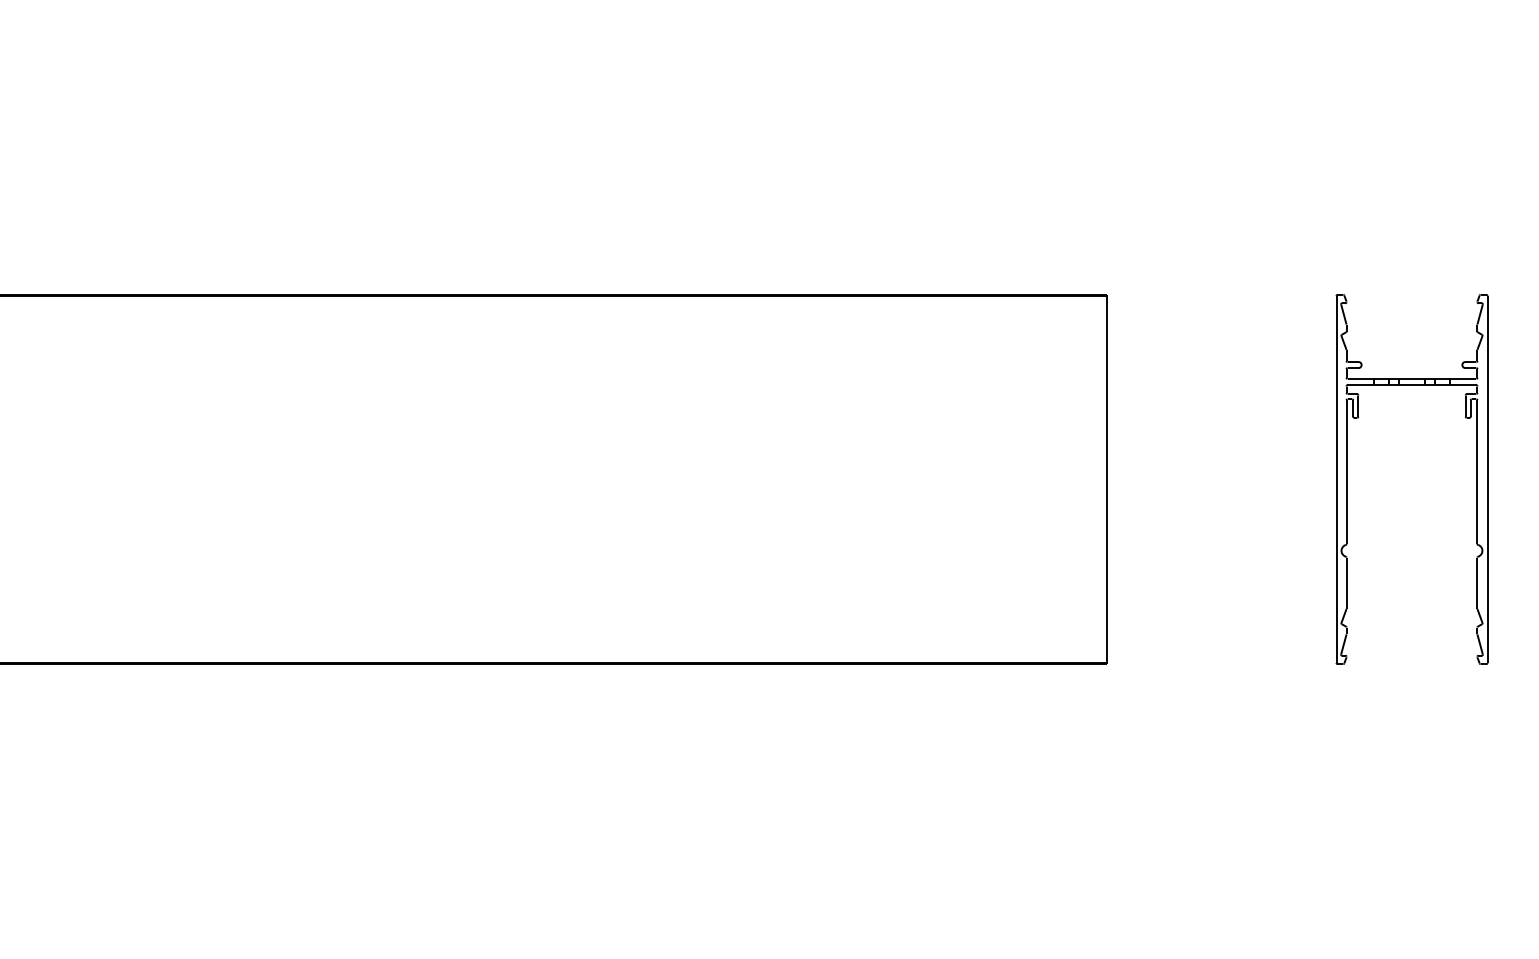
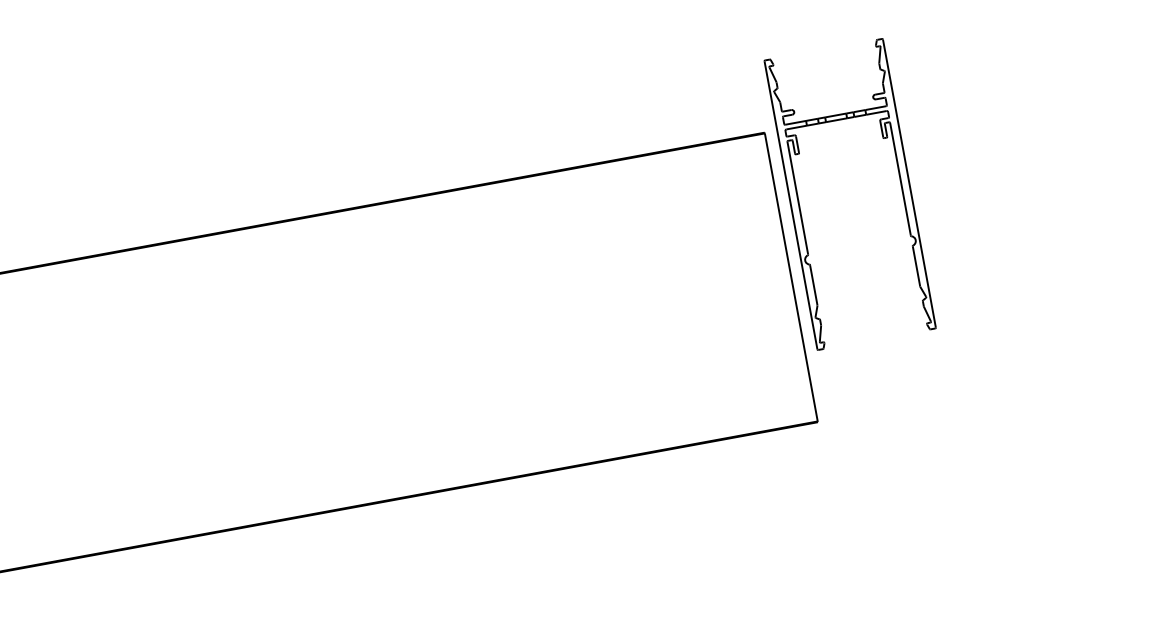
part: (1347, 479) -> (799, 203), moved

